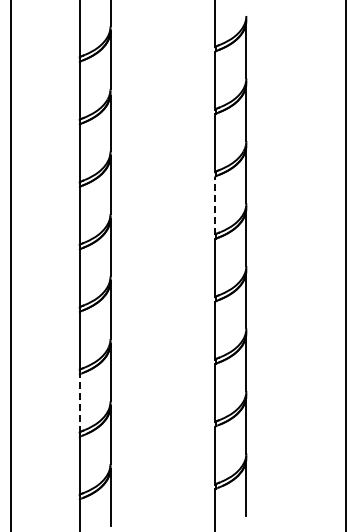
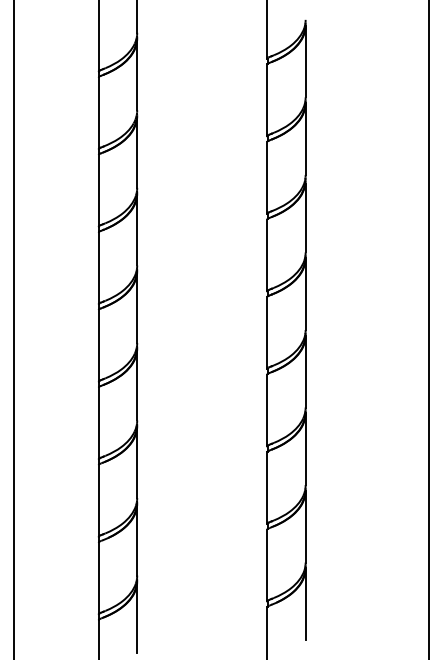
line: (215, 205) -> (267, 254), dashed -> solid
line: (79, 403) -> (98, 500), dashed -> solid

